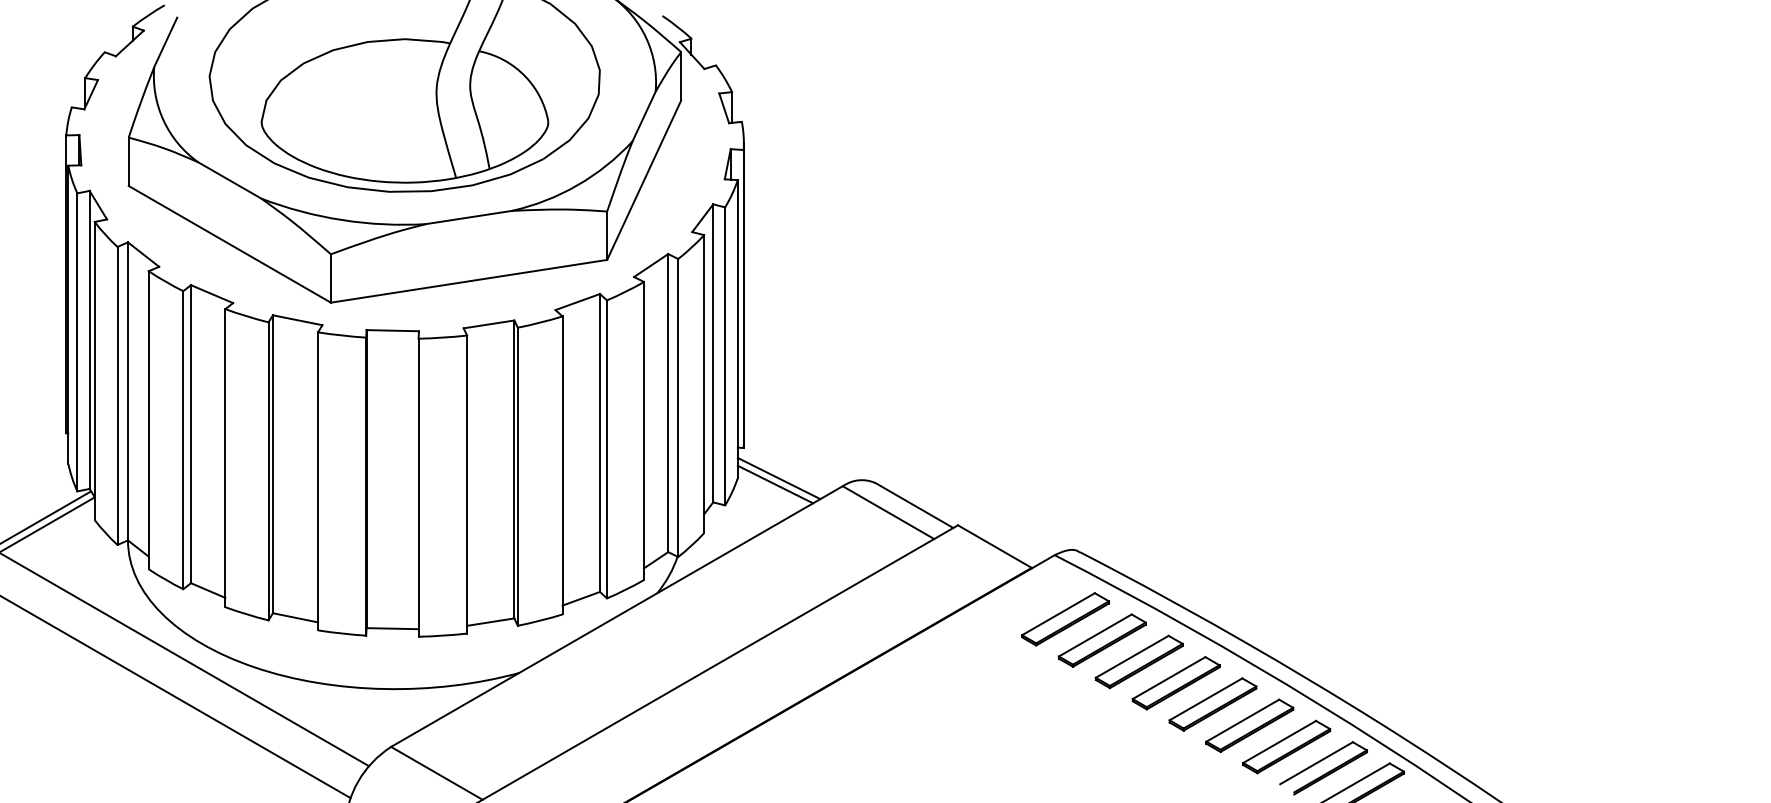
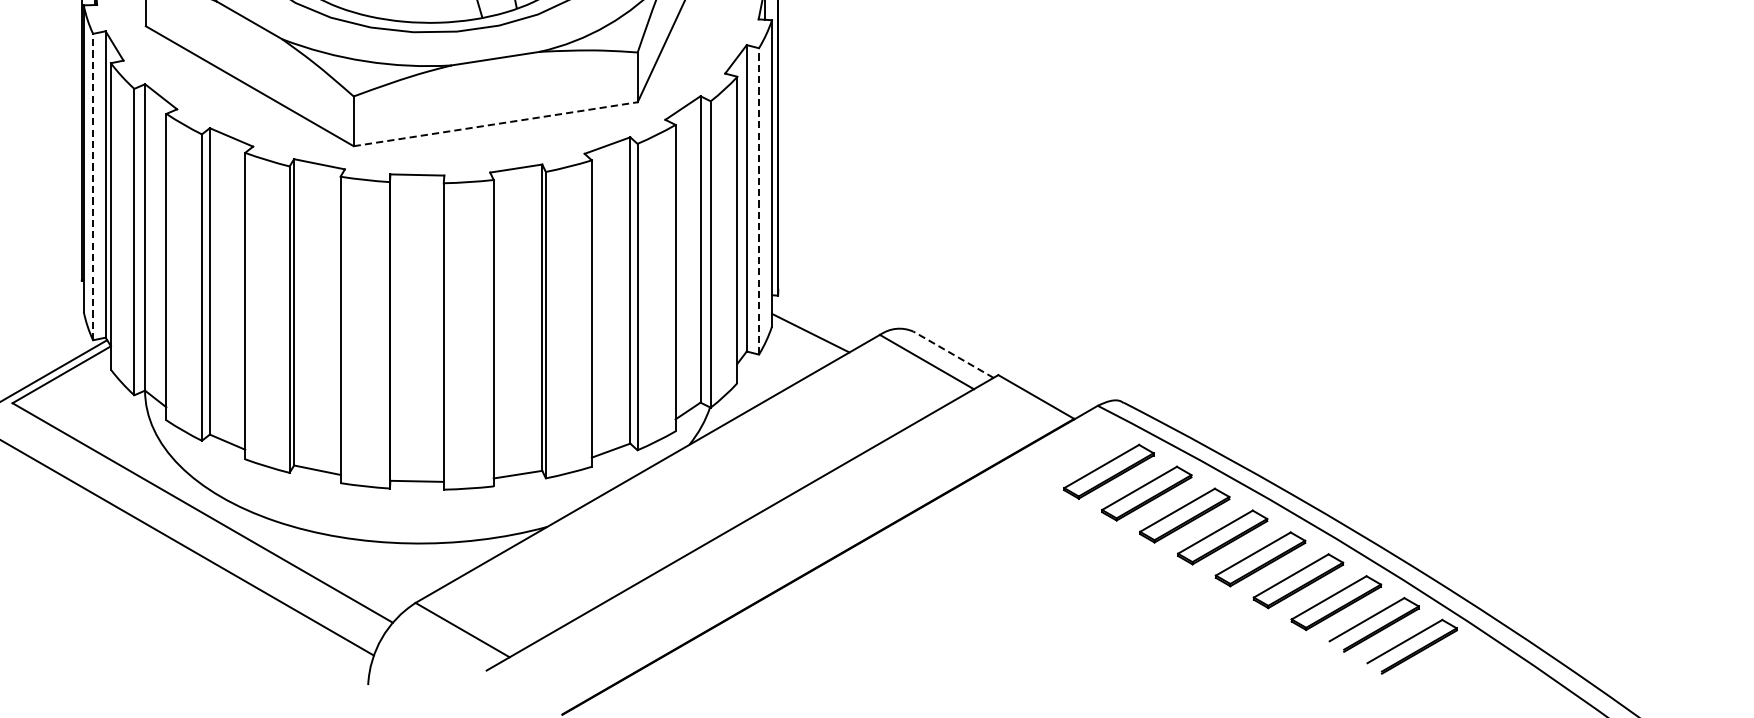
line: (469, 281) -> (496, 124), solid -> dashed
line: (77, 341) -> (93, 186), solid -> dashed
line: (725, 355) -> (759, 200), solid -> dashed
line: (778, 478) -> (813, 326), removed
line: (913, 505) -> (952, 354), solid -> dashed

